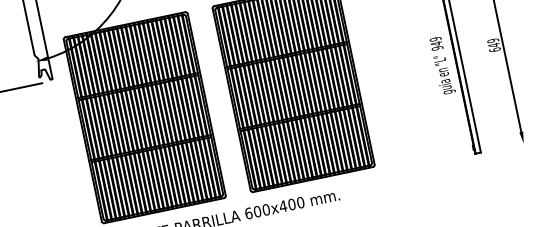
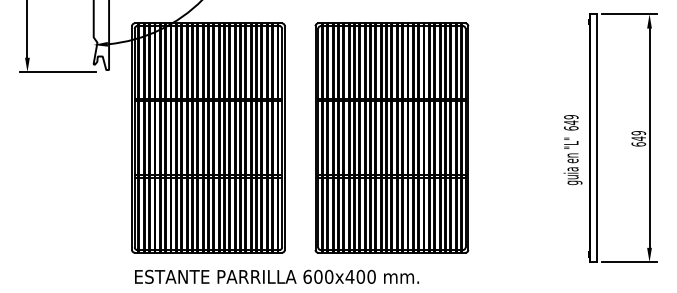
text: (437, 48) -> (571, 128), 949 -> 649
line: (507, 147) -> (629, 262), added

